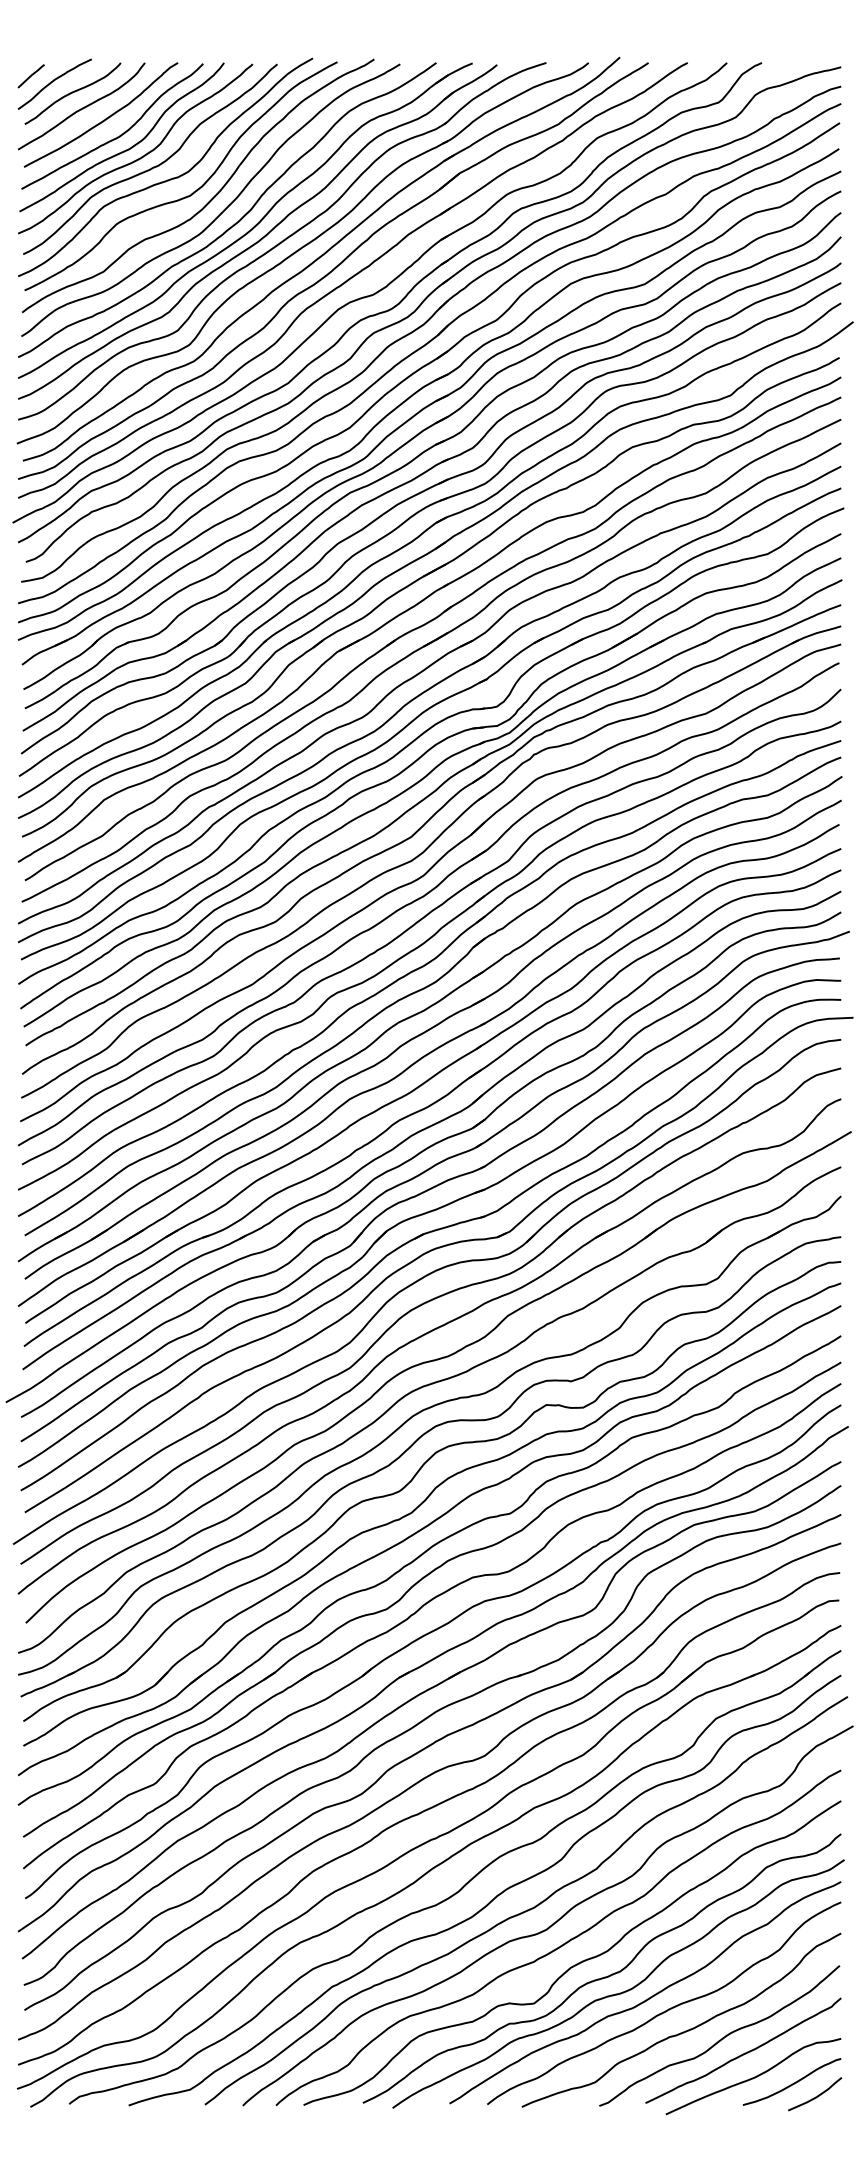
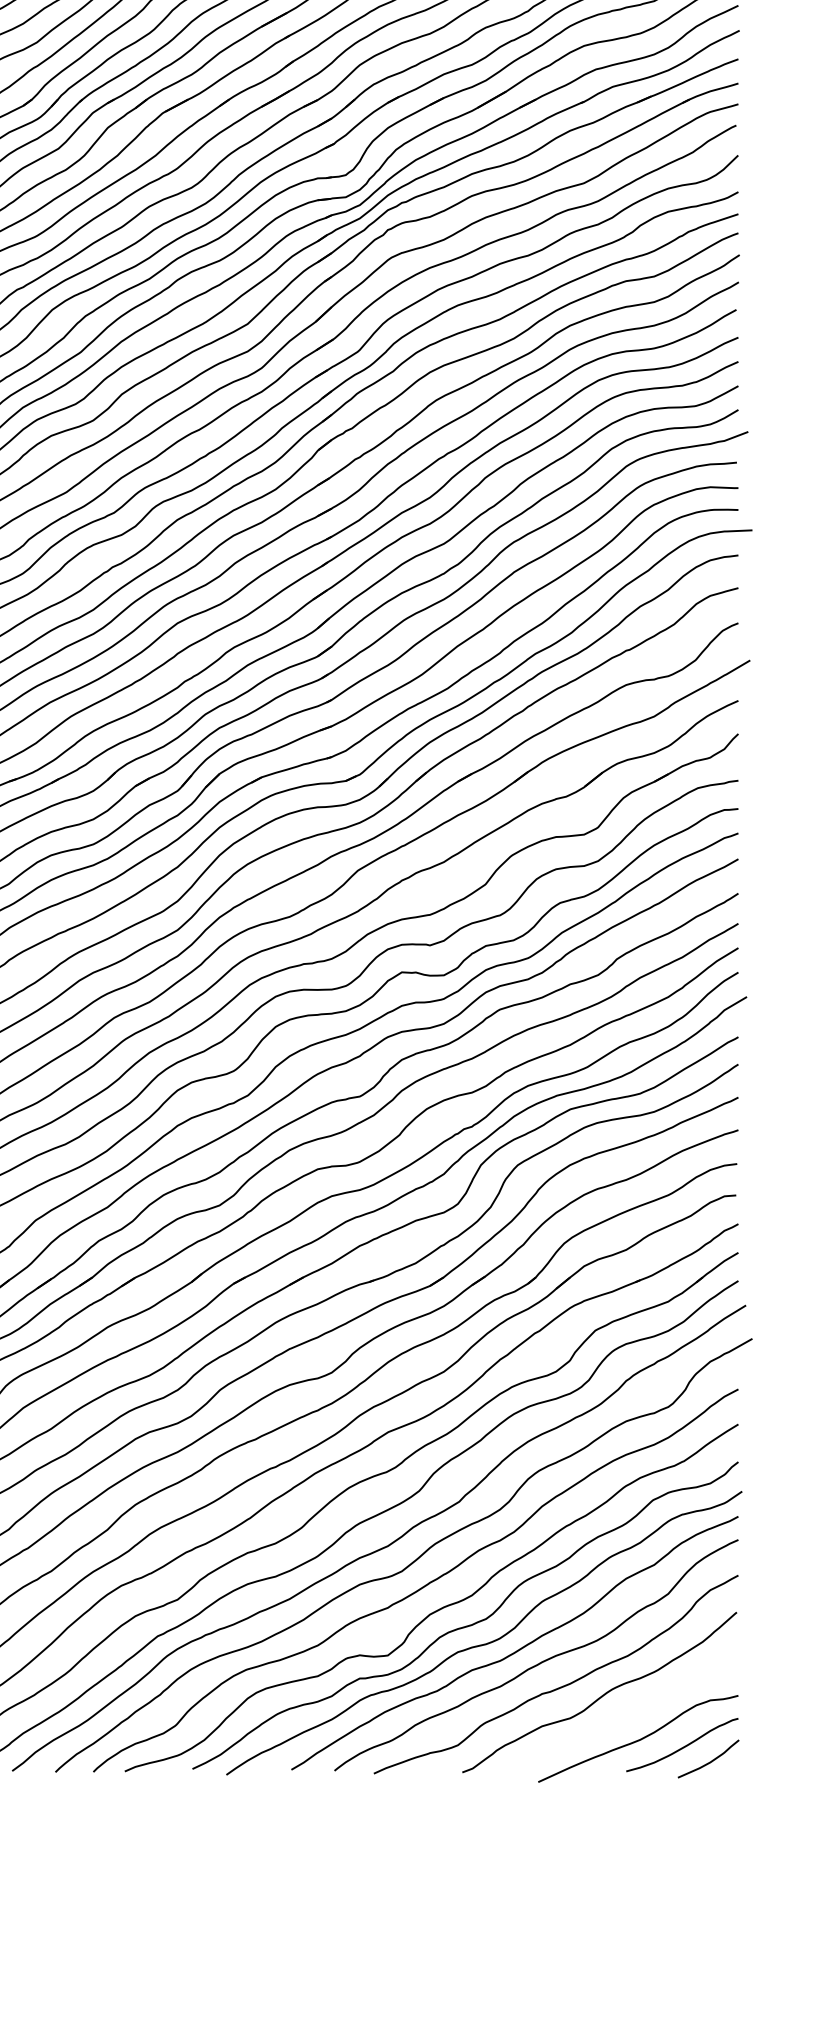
curve: (745, 2052) -> (629, 1711), removed

